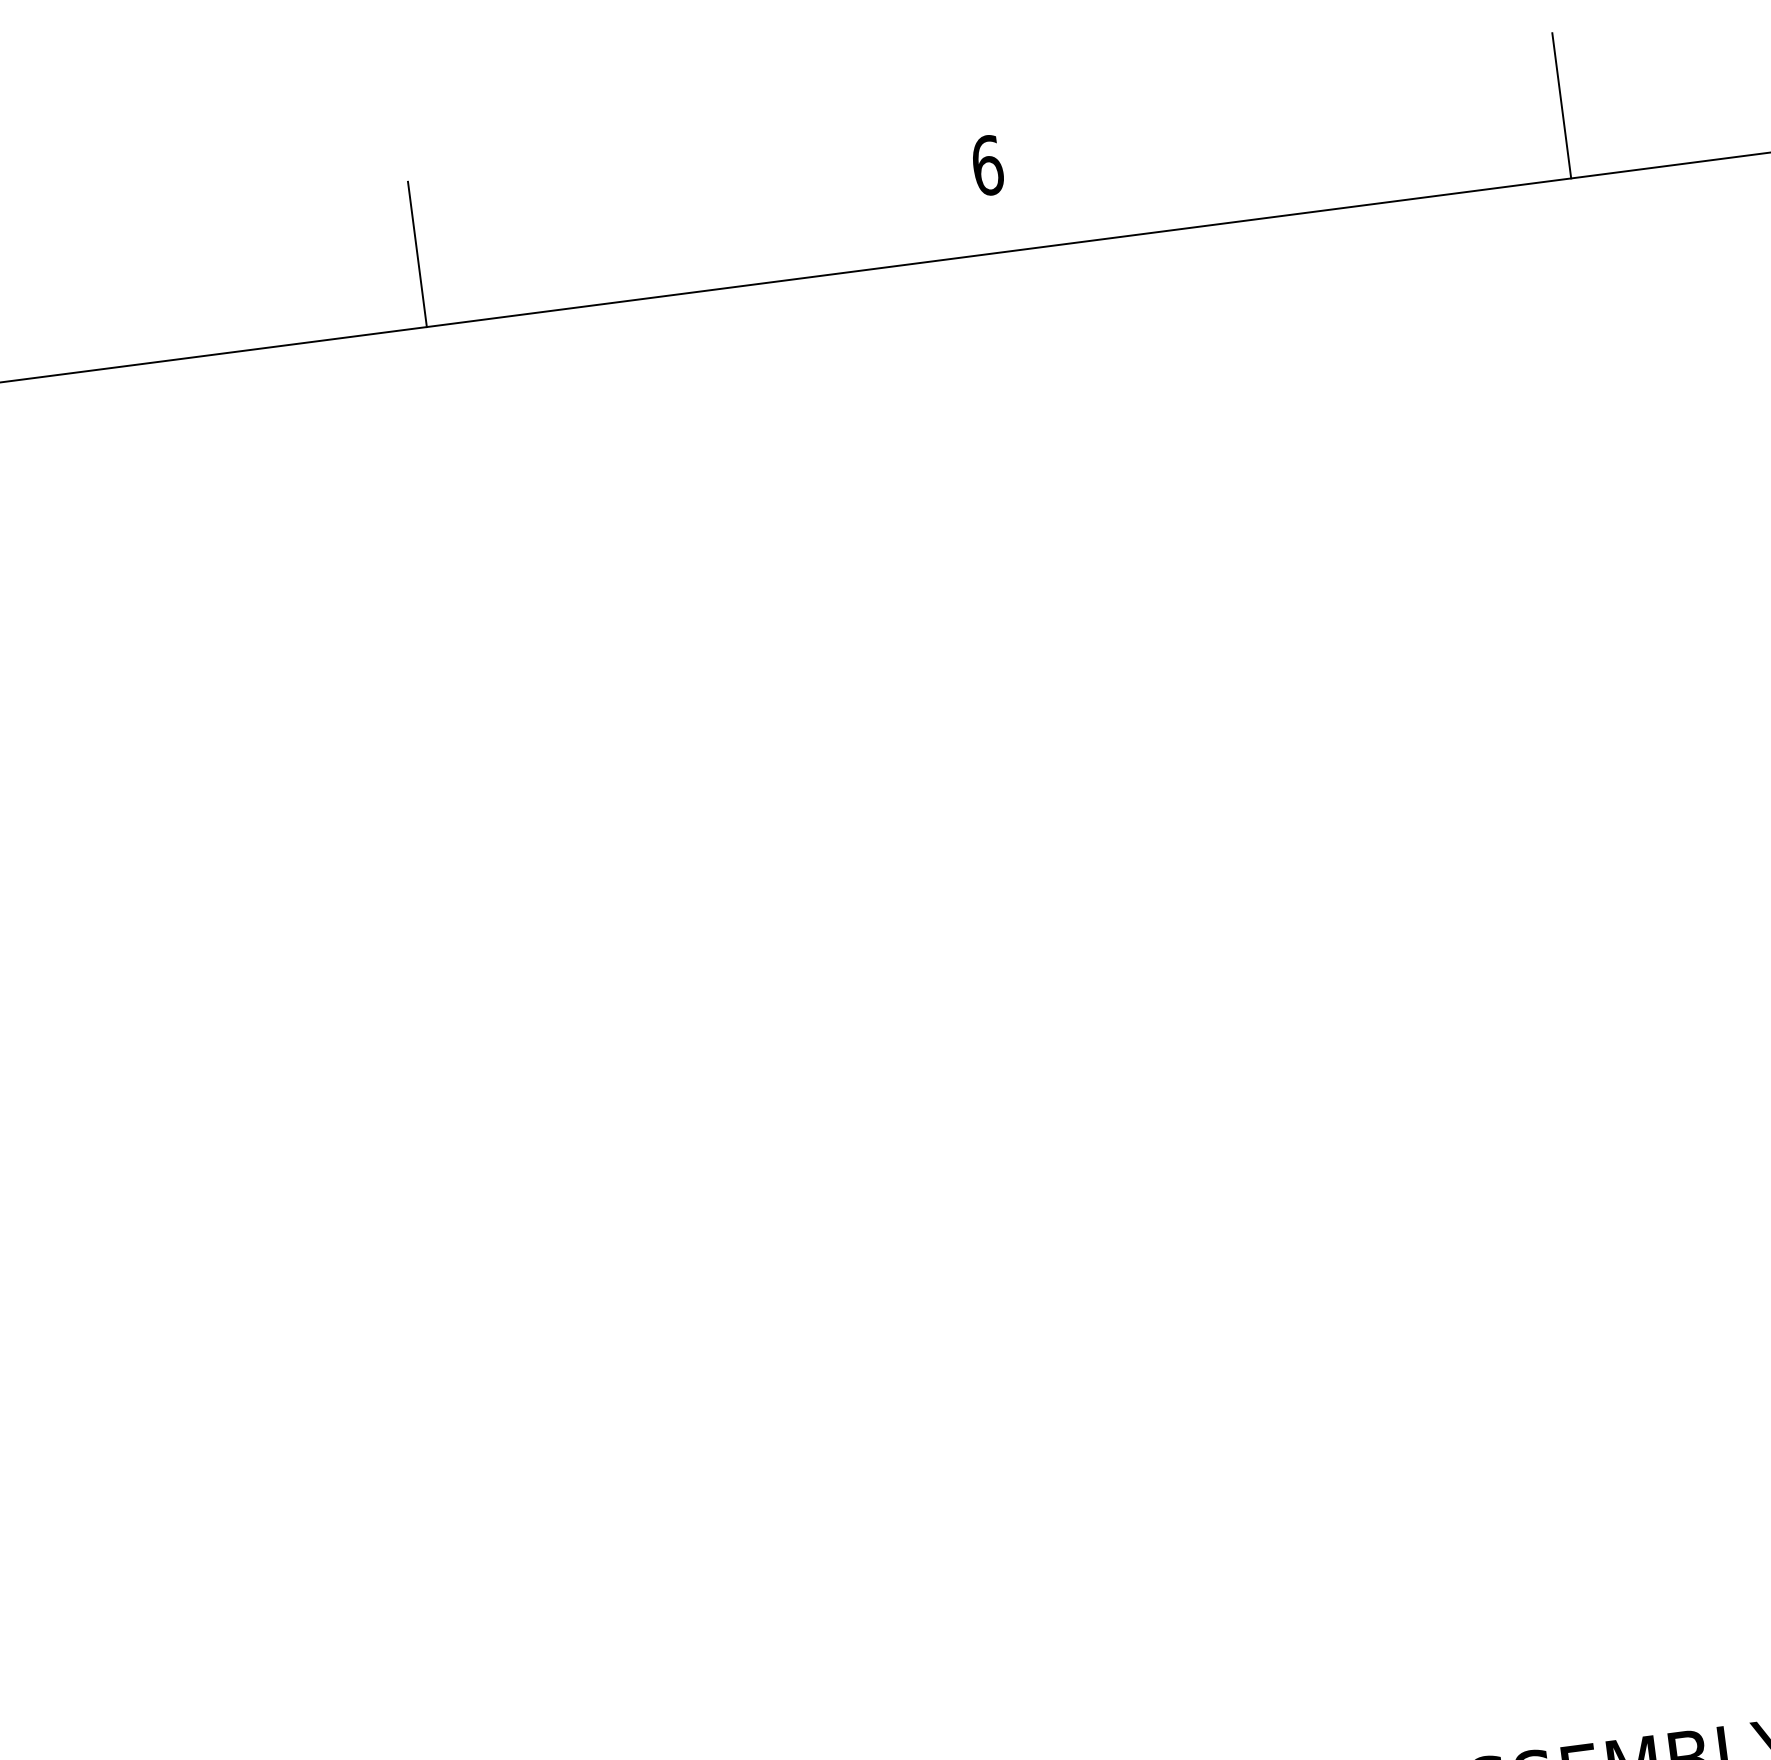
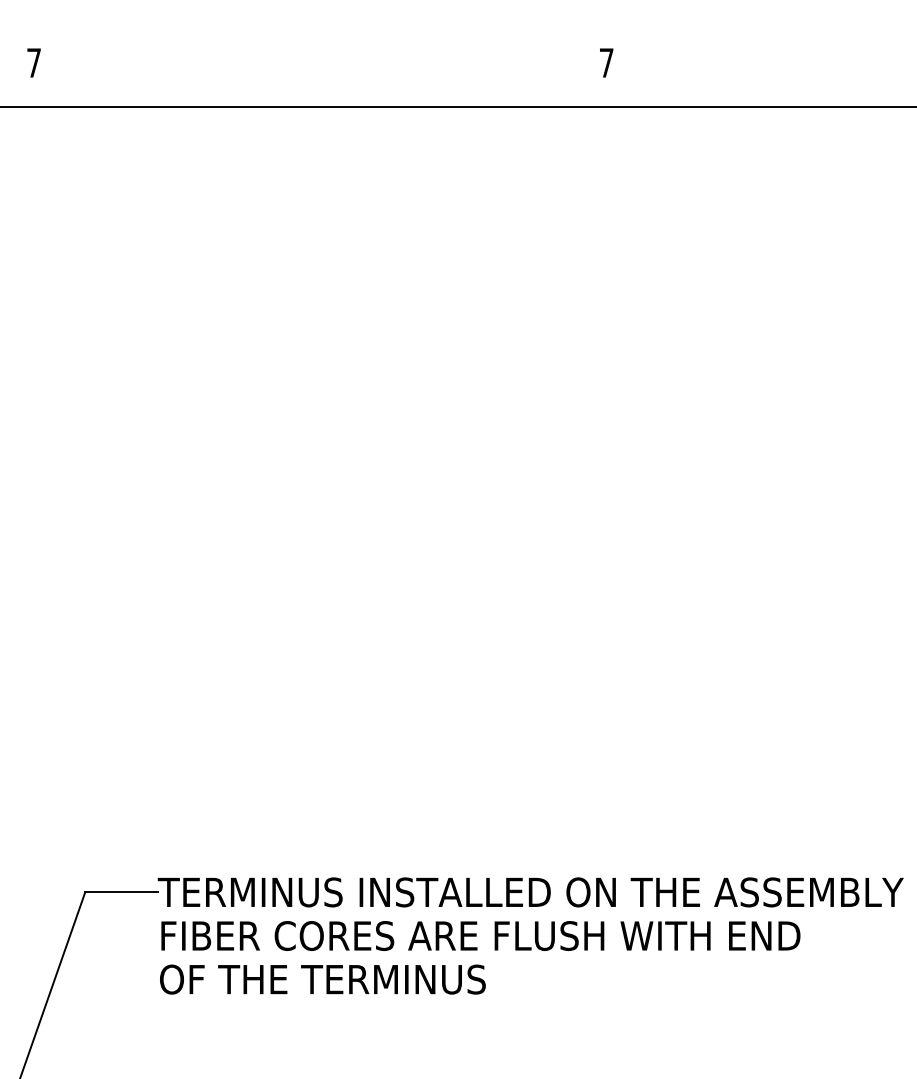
line: (1562, 104) -> (893, 69), removed
text: (987, 164) -> (606, 62), 6 -> 7
line: (417, 252) -> (320, 69), removed

